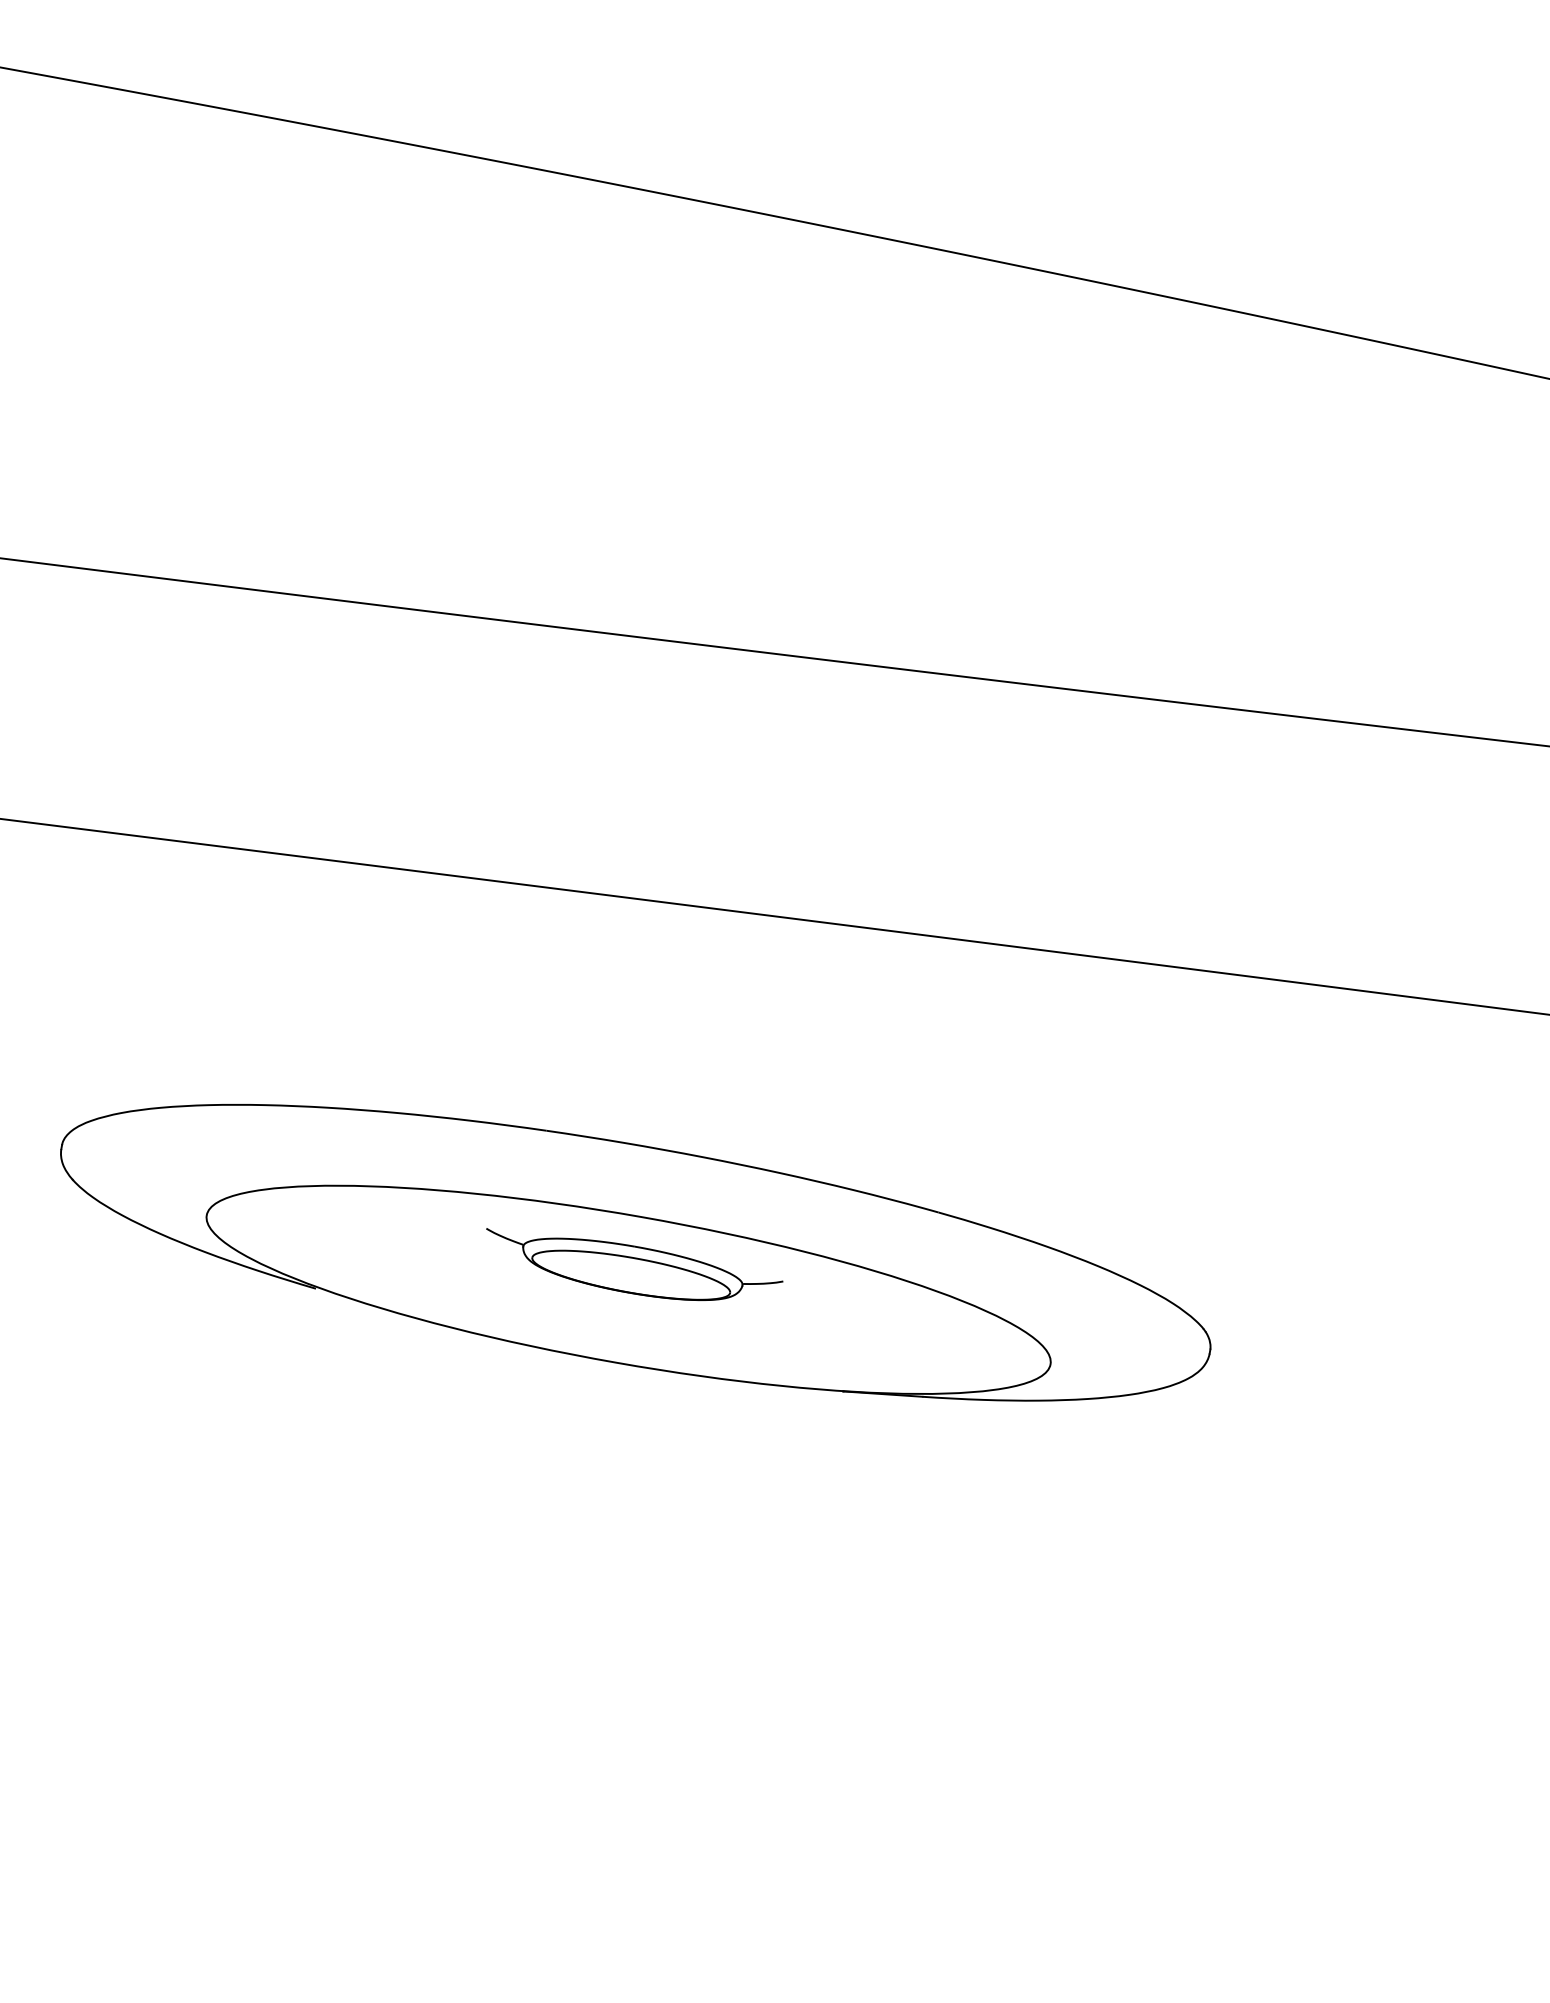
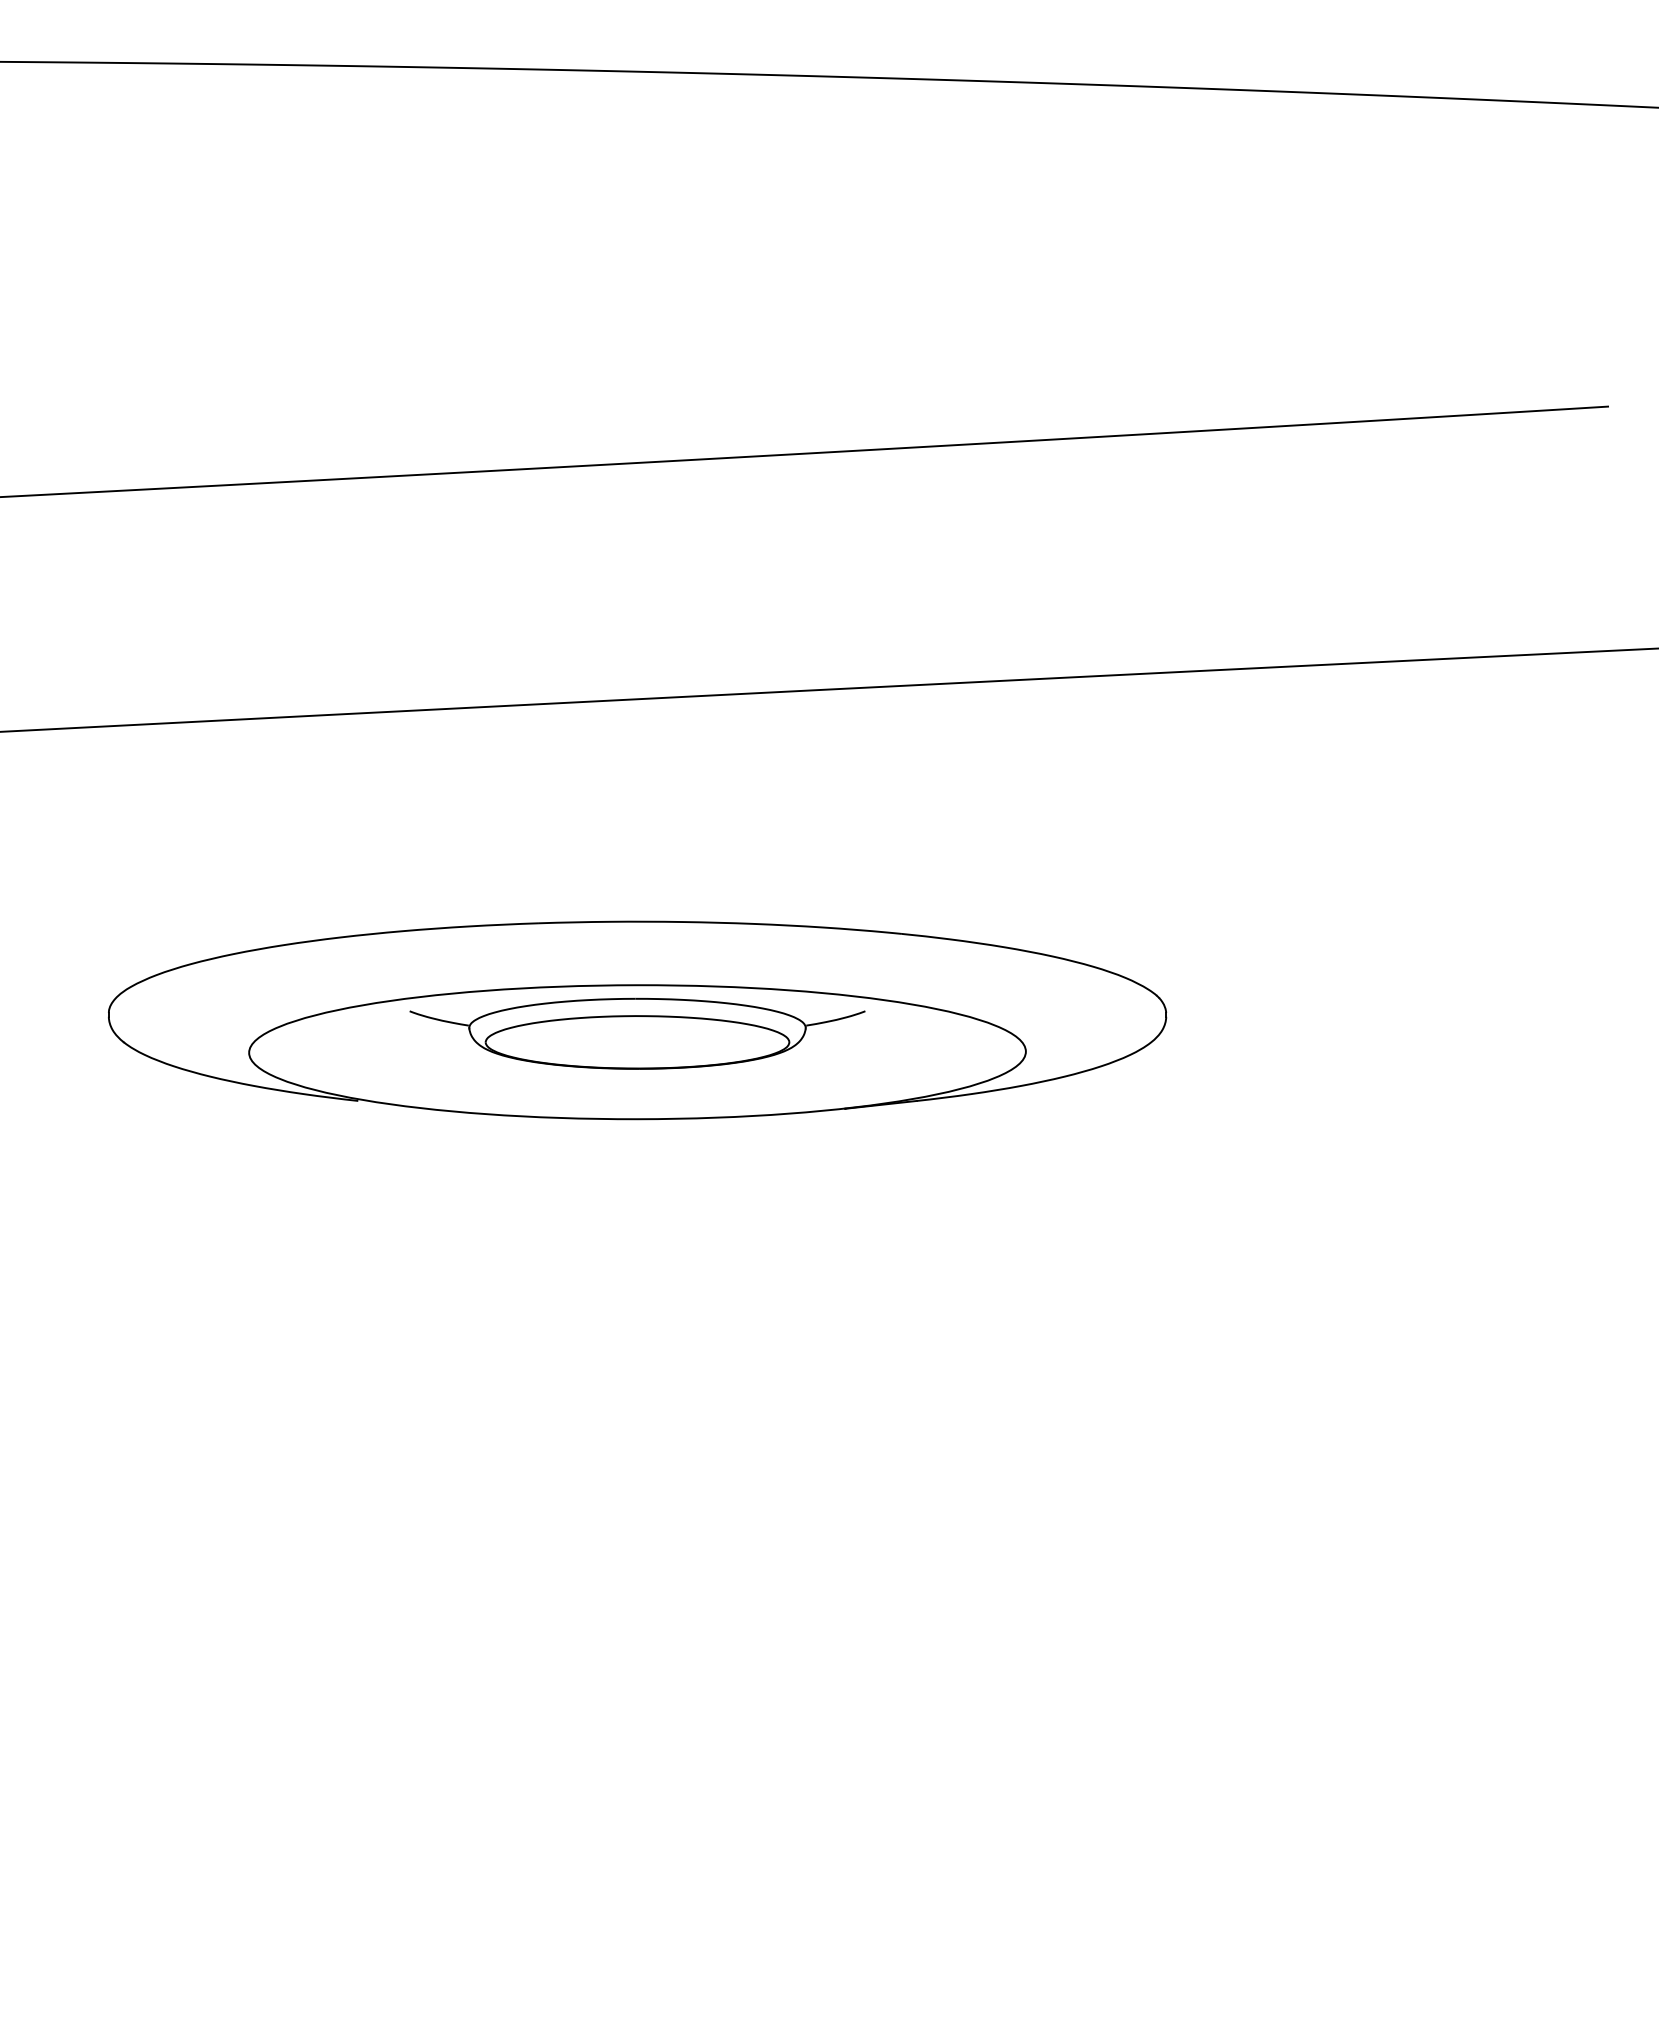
part: (632, 1269) -> (637, 1033), size x1.67

